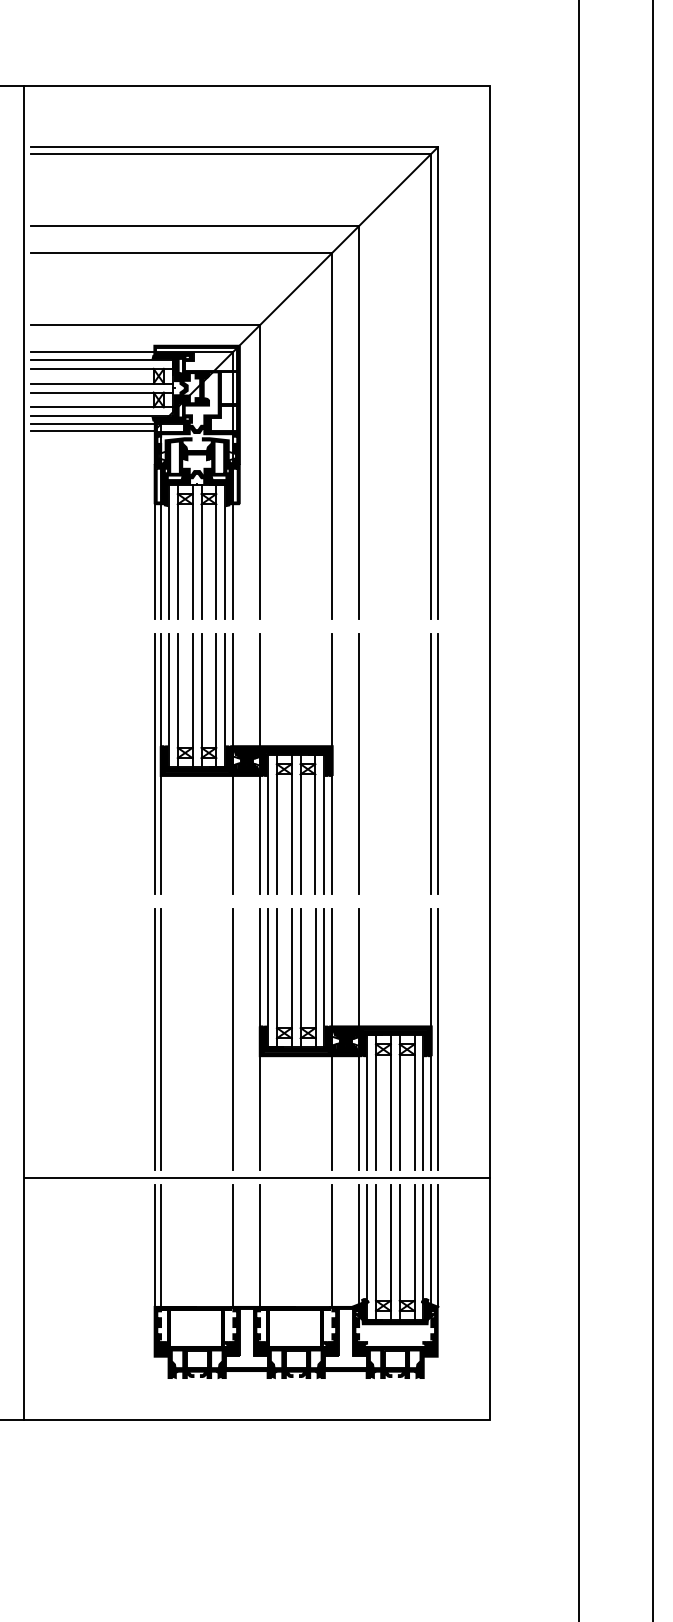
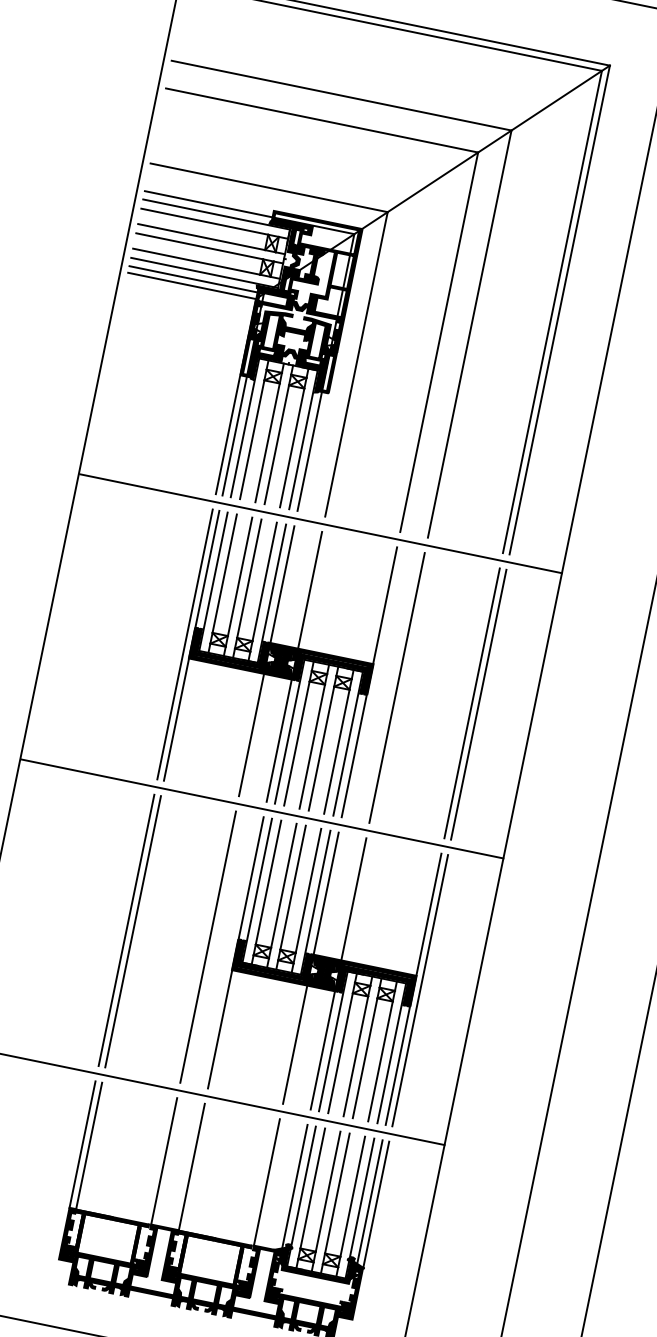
line: (257, 626) -> (321, 524), added
line: (257, 901) -> (262, 809), added

